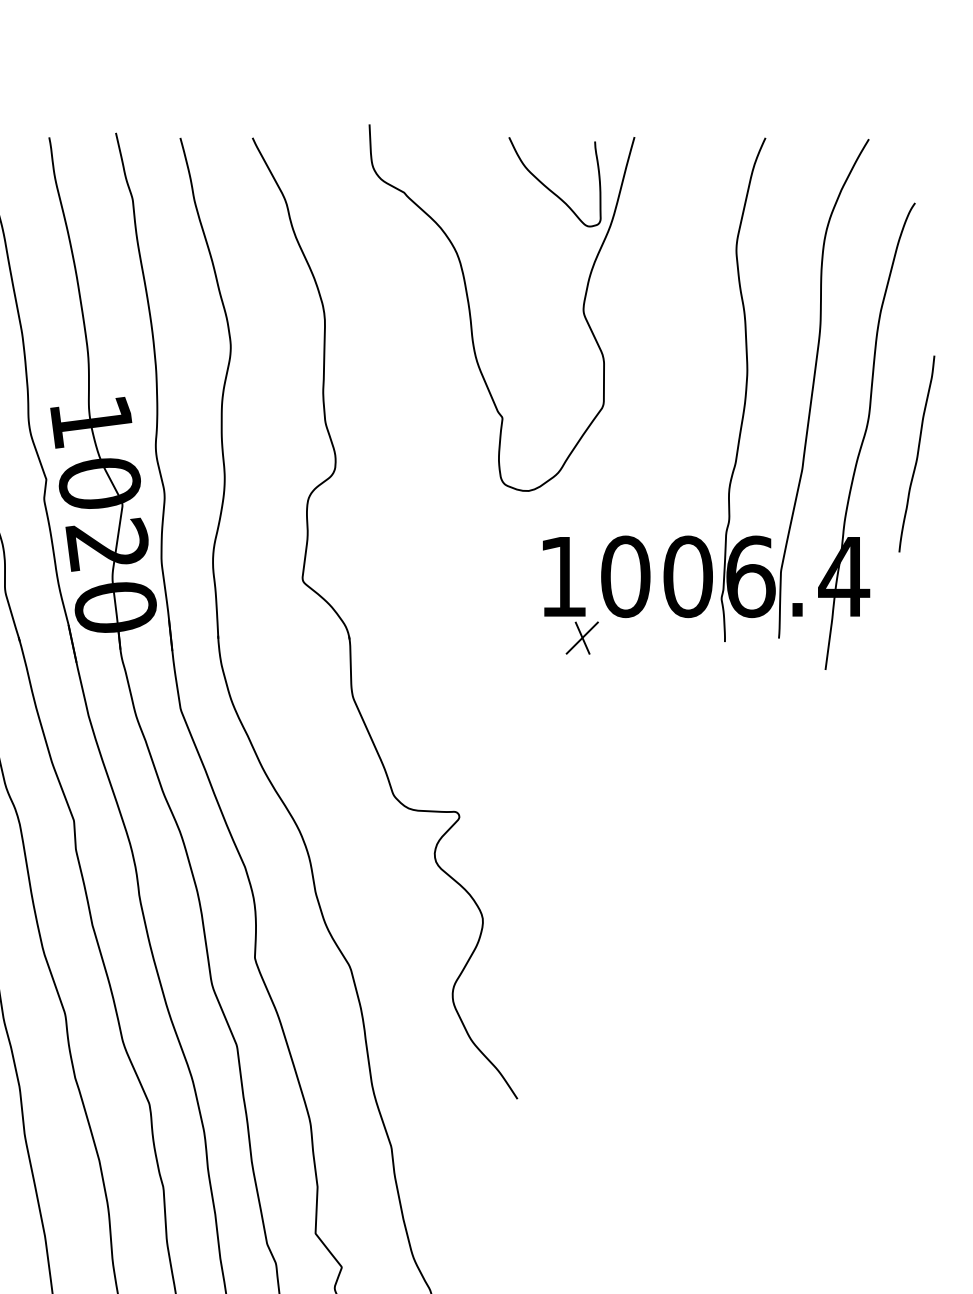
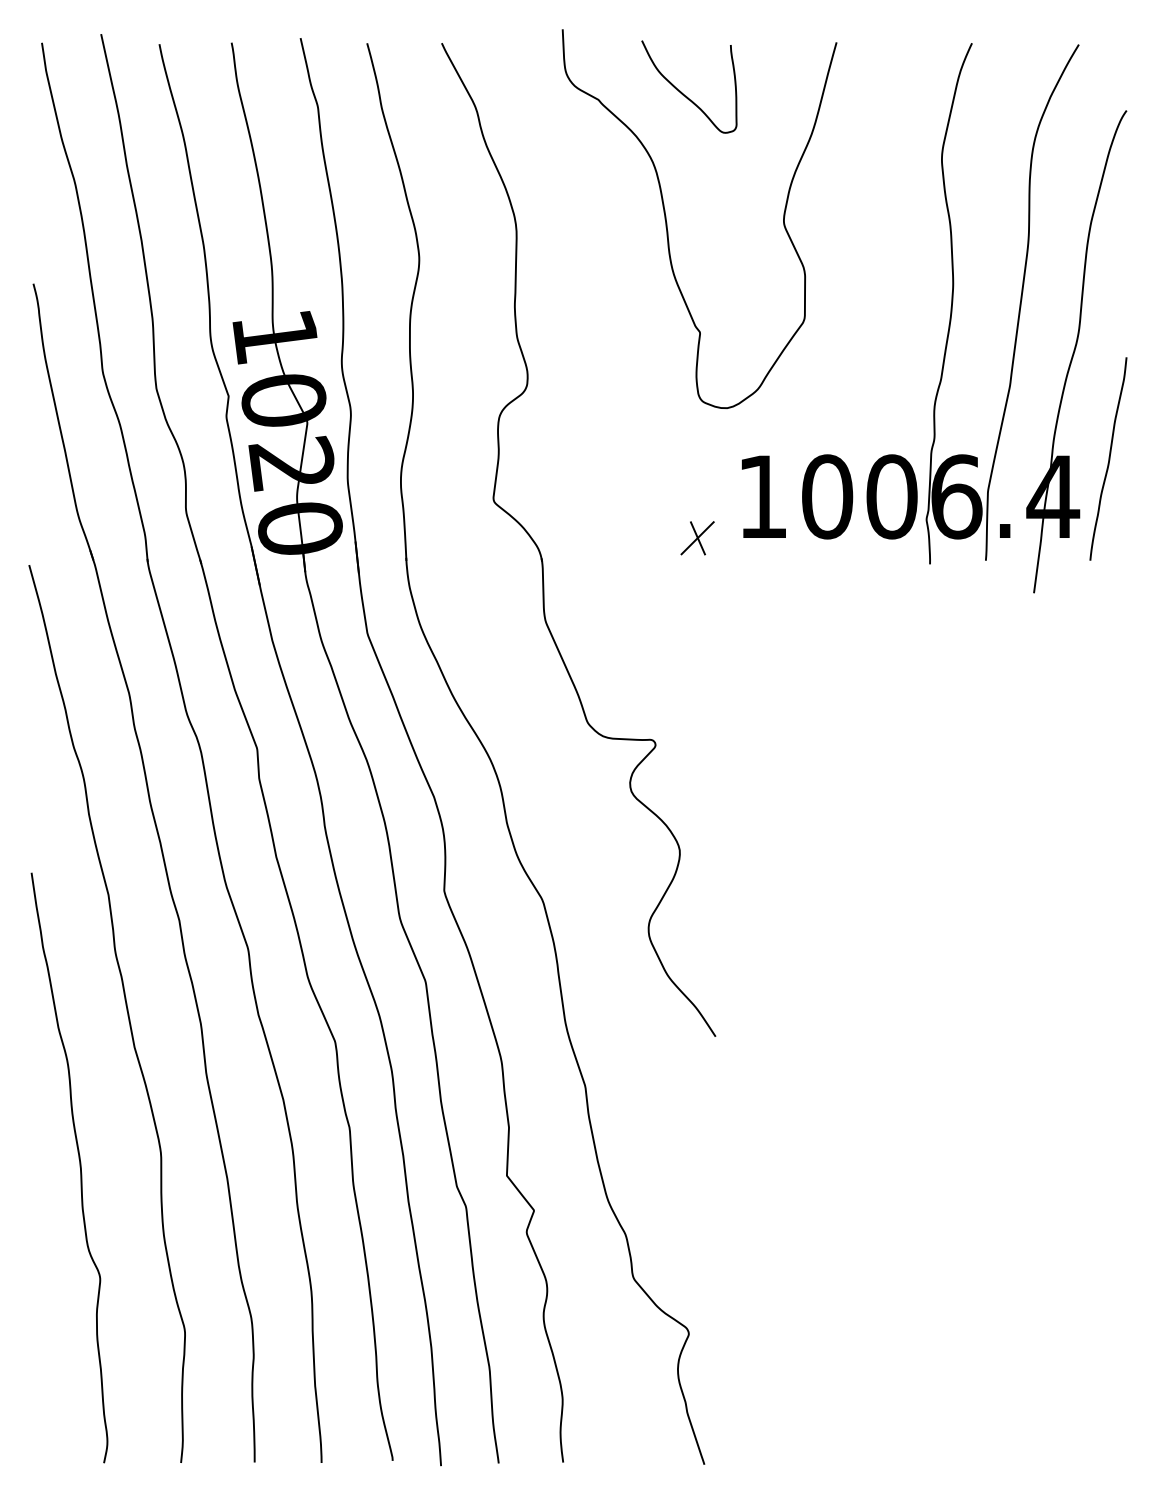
curve: (548, 187) -> (682, 92), moved
curve: (916, 453) -> (1108, 458), moved
part: (582, 638) -> (697, 538), moved

